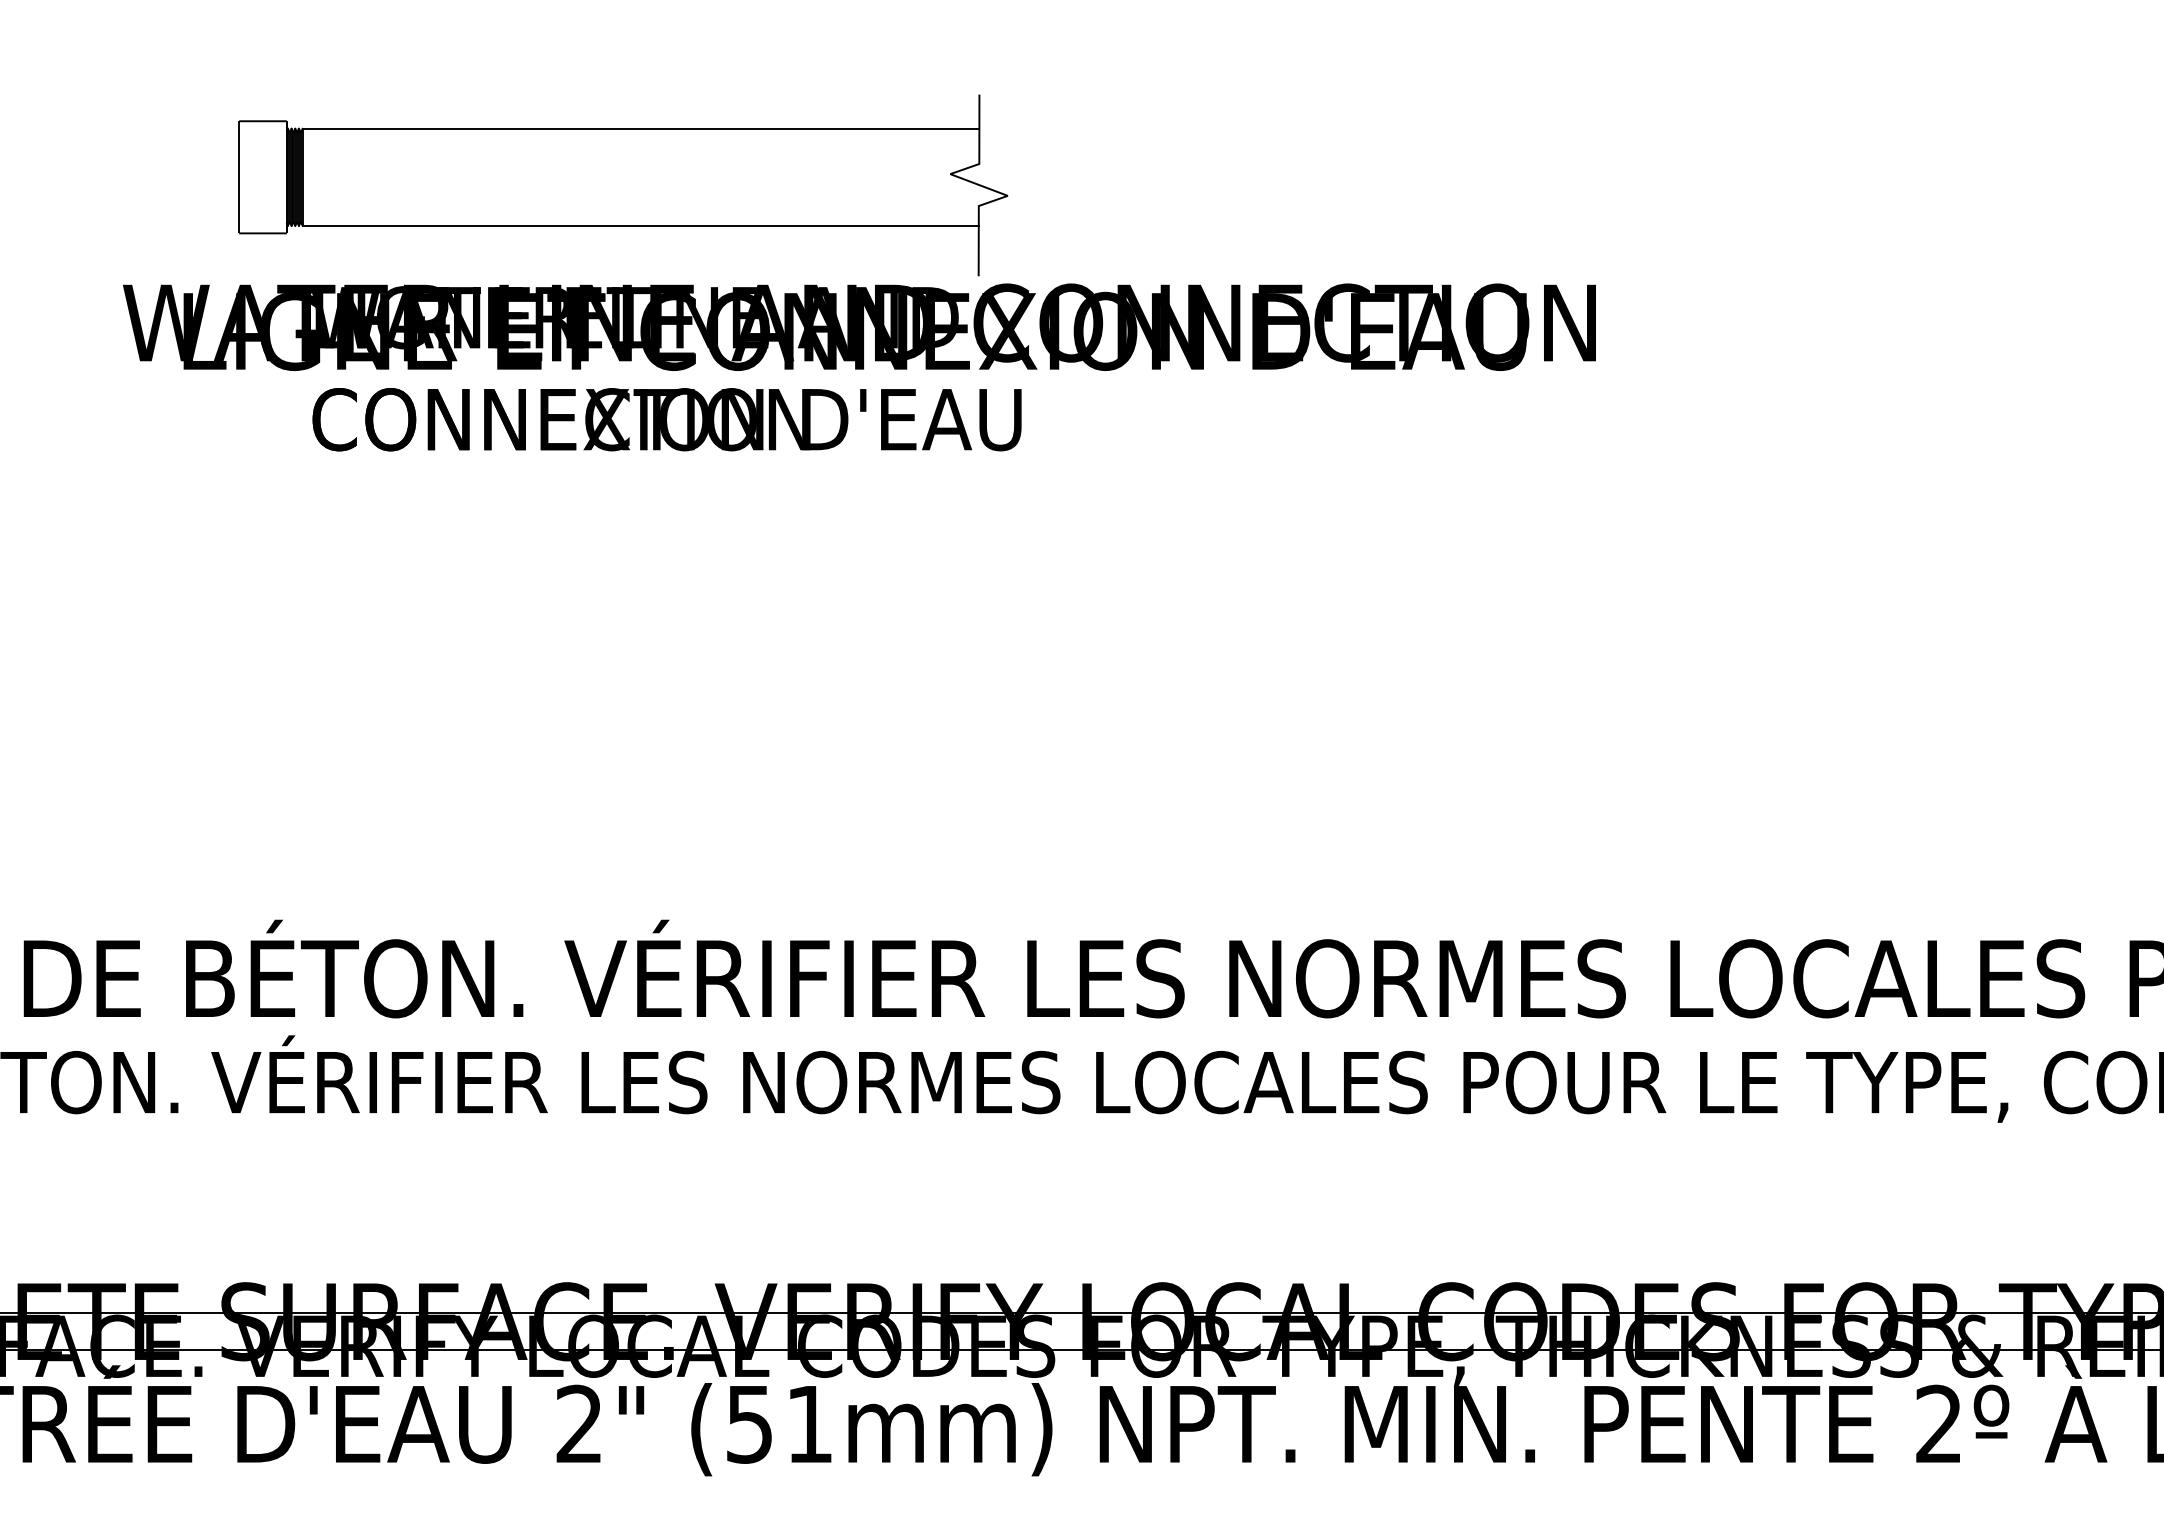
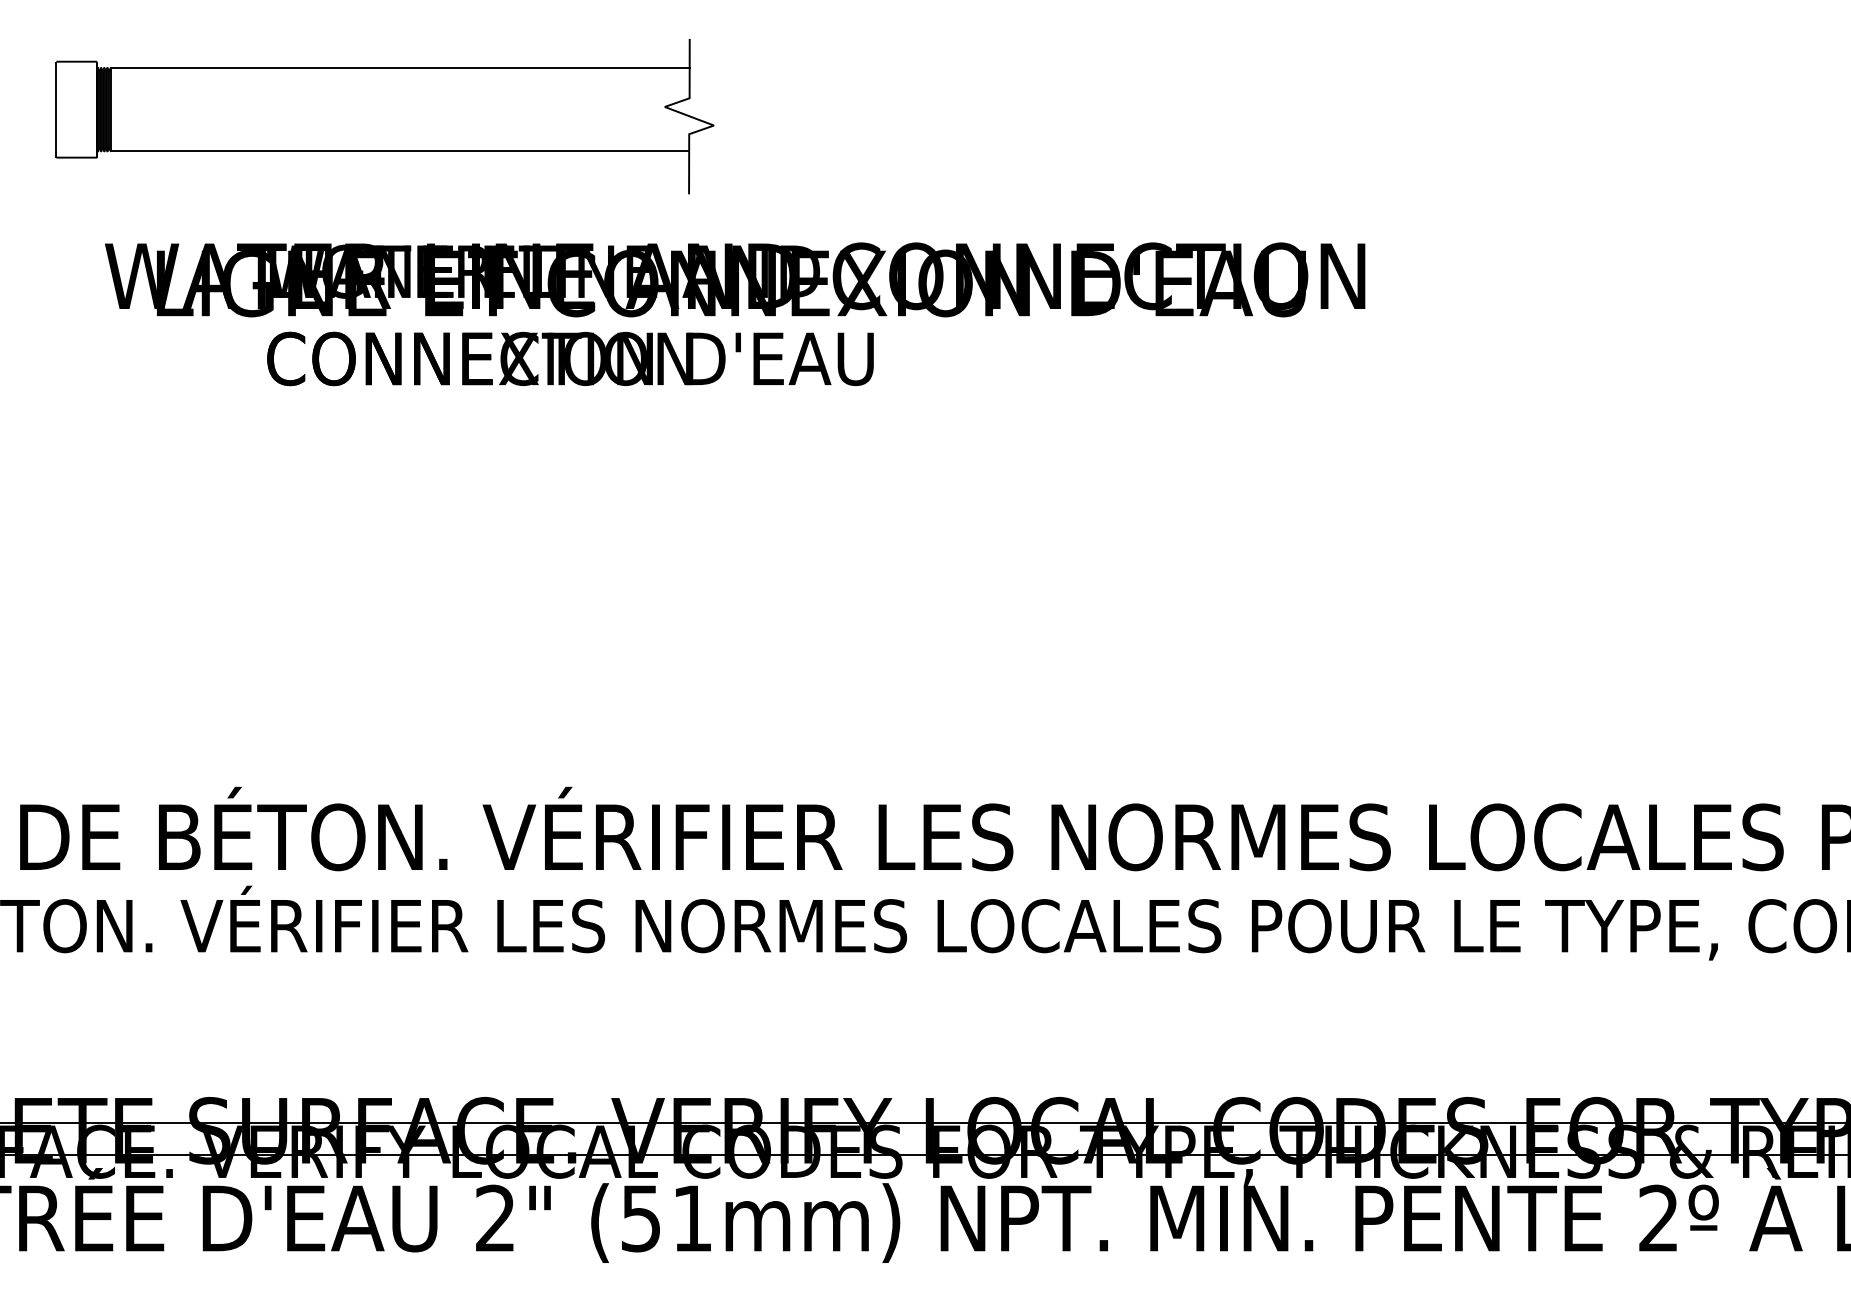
part: (623, 185) -> (385, 116), moved

